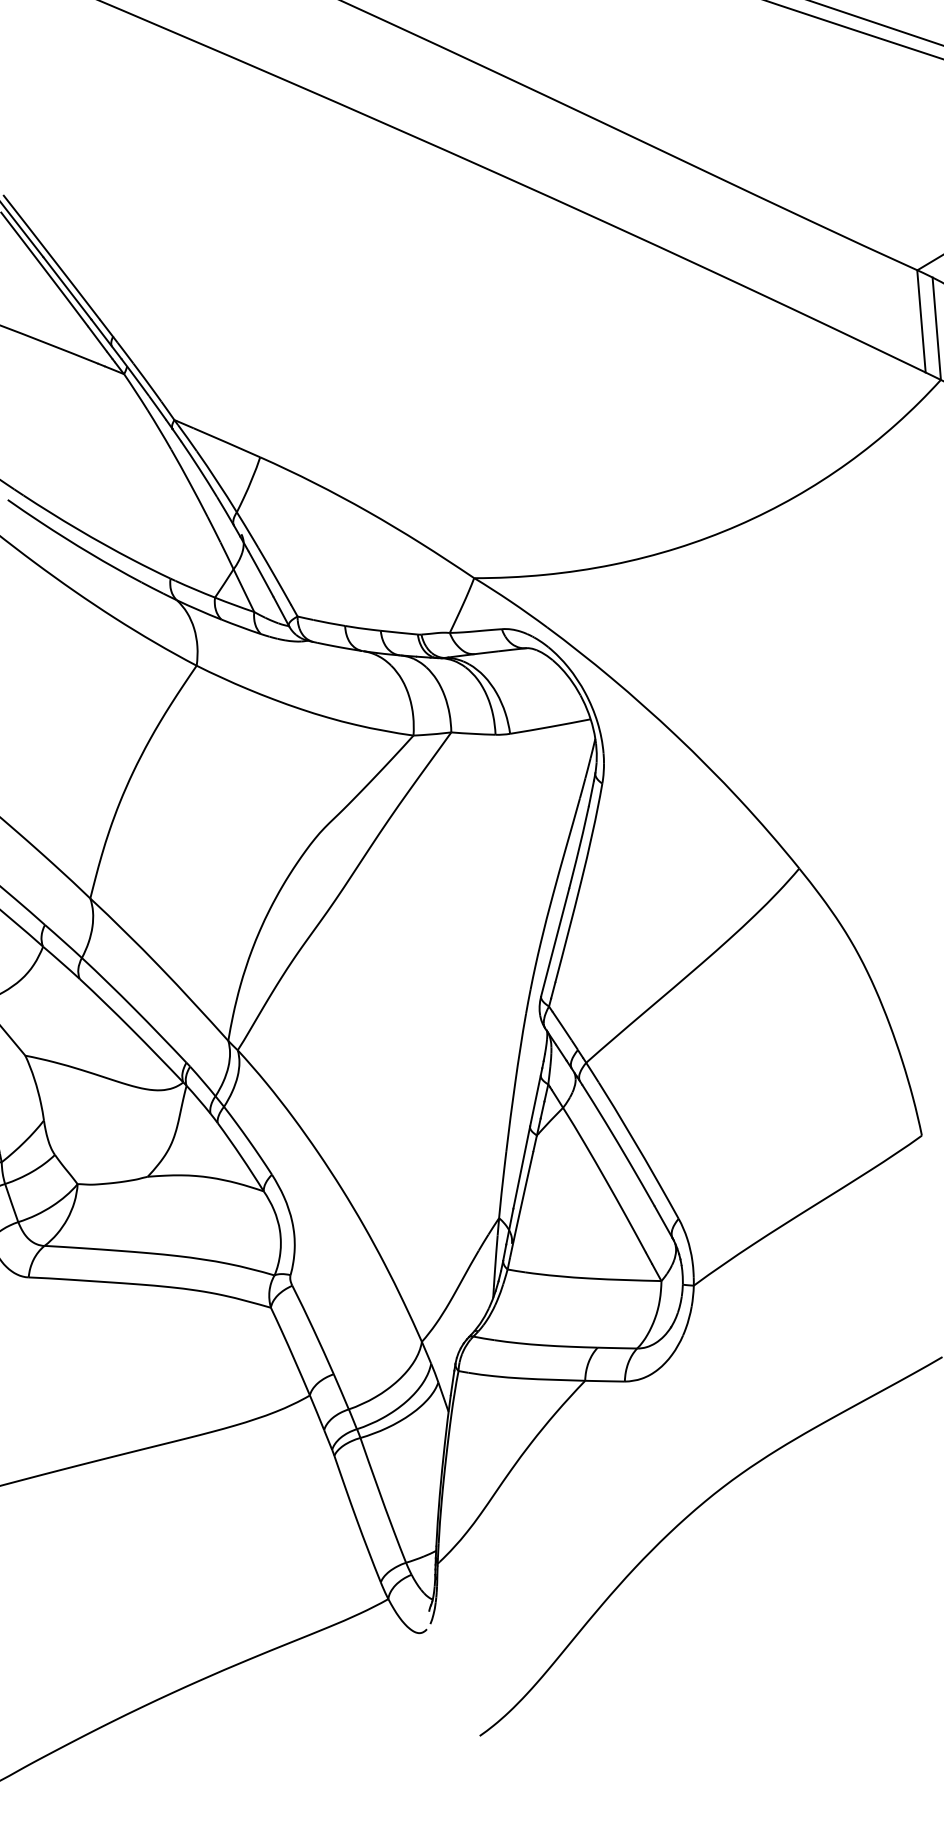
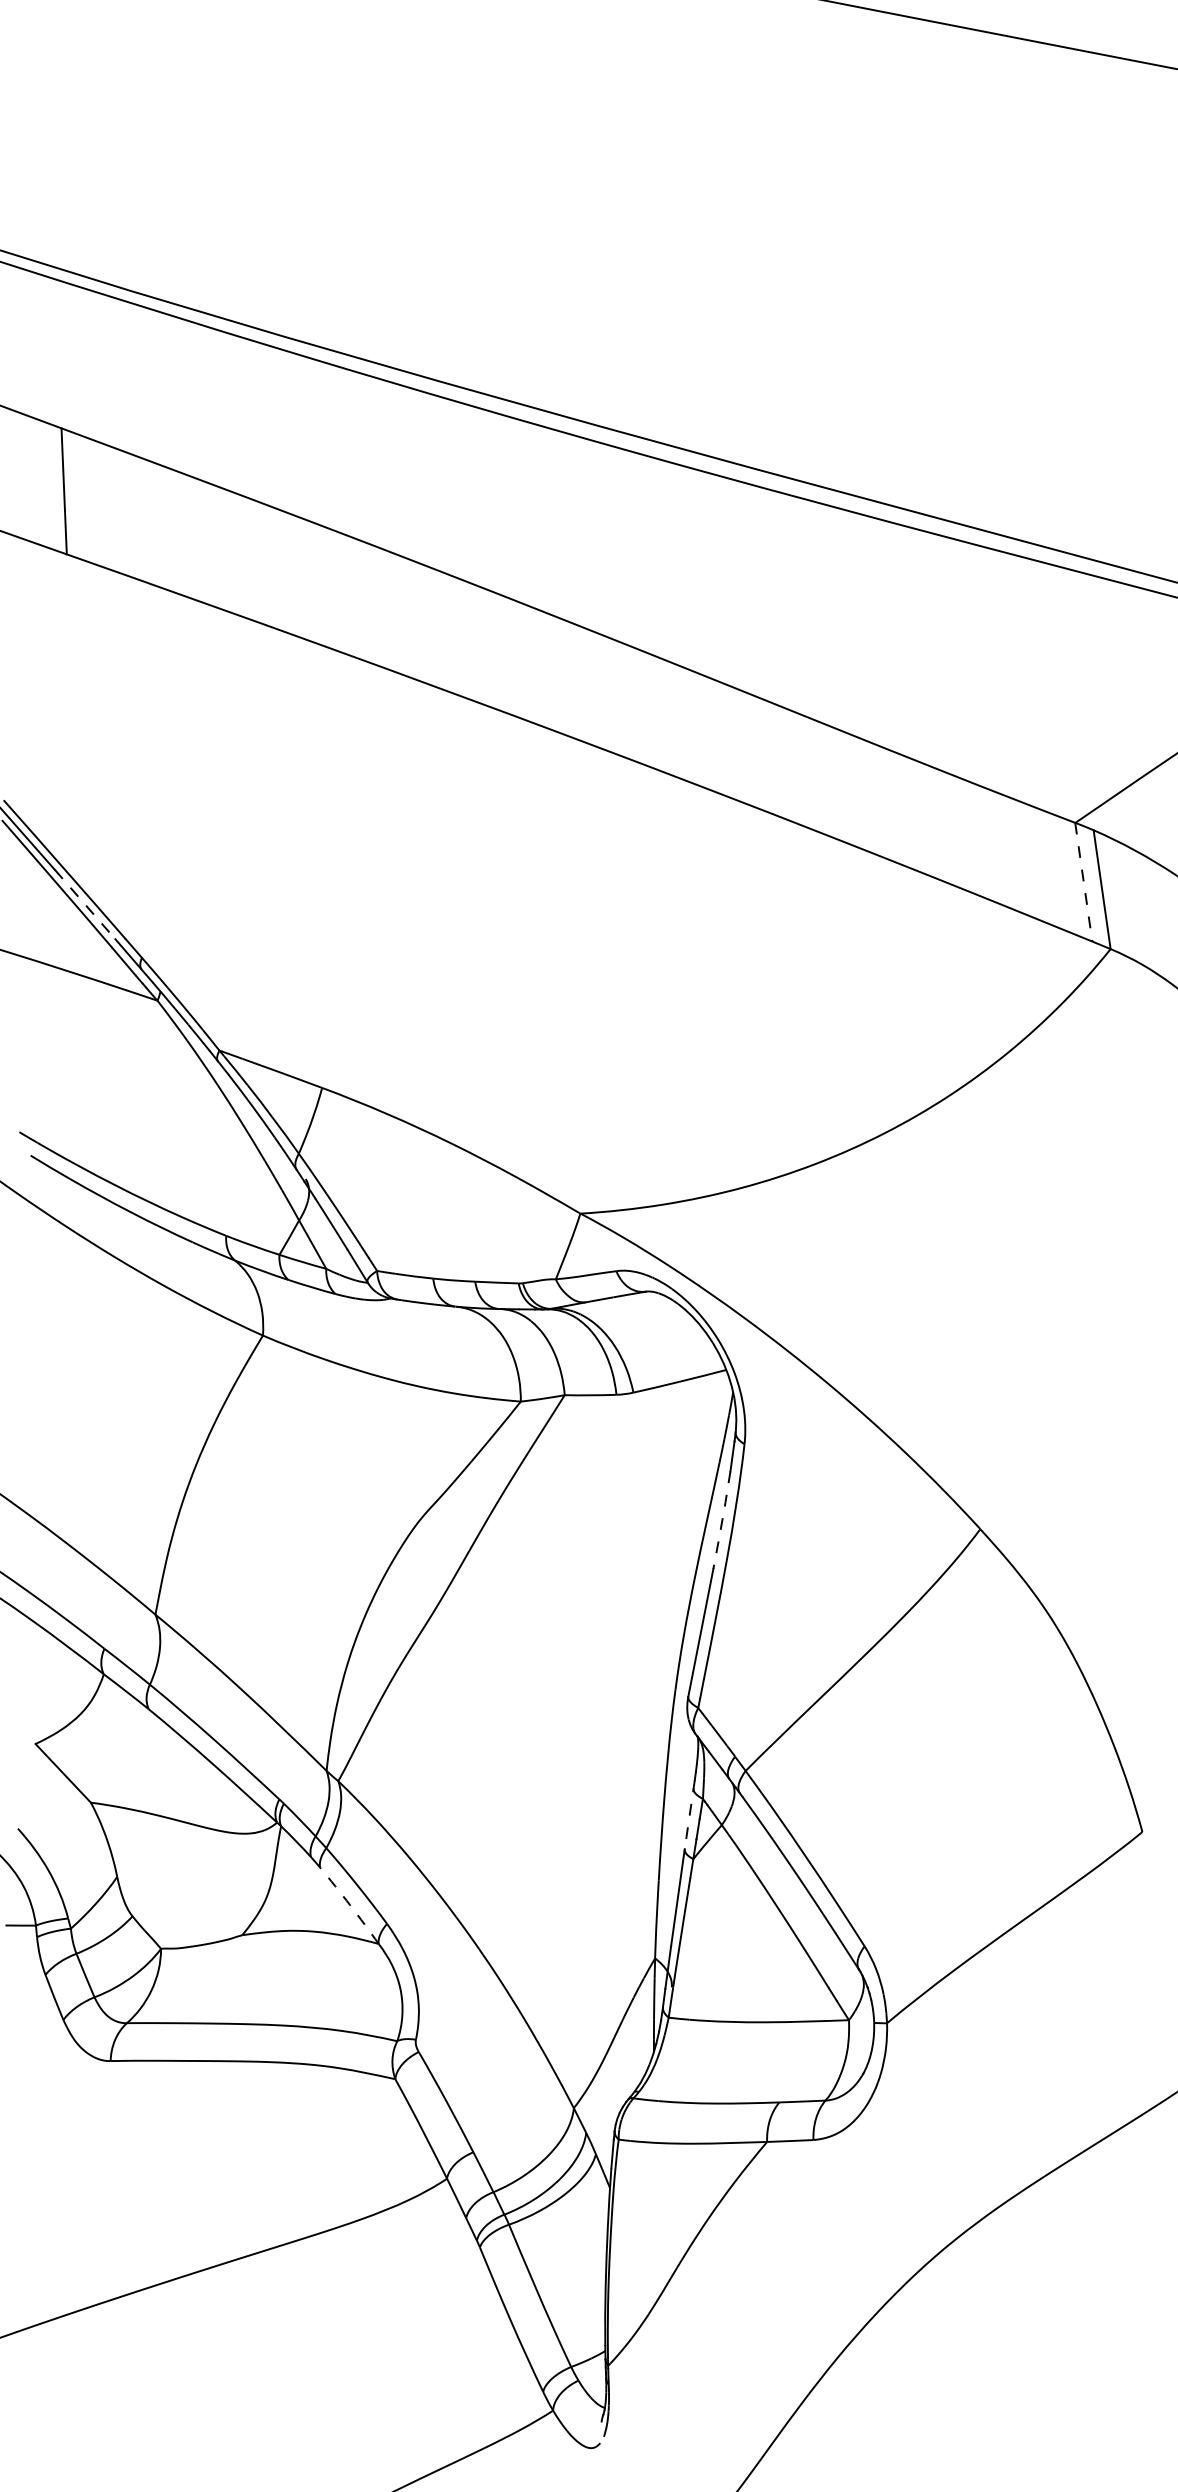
line: (67, 288) -> (85, 904), solid -> dashed
line: (921, 321) -> (1083, 882), solid -> dashed
line: (579, 847) -> (722, 1520), solid -> dashed
line: (536, 1097) -> (689, 1814), solid -> dashed
arc: (241, 1157) -> (350, 1905), solid -> dashed

